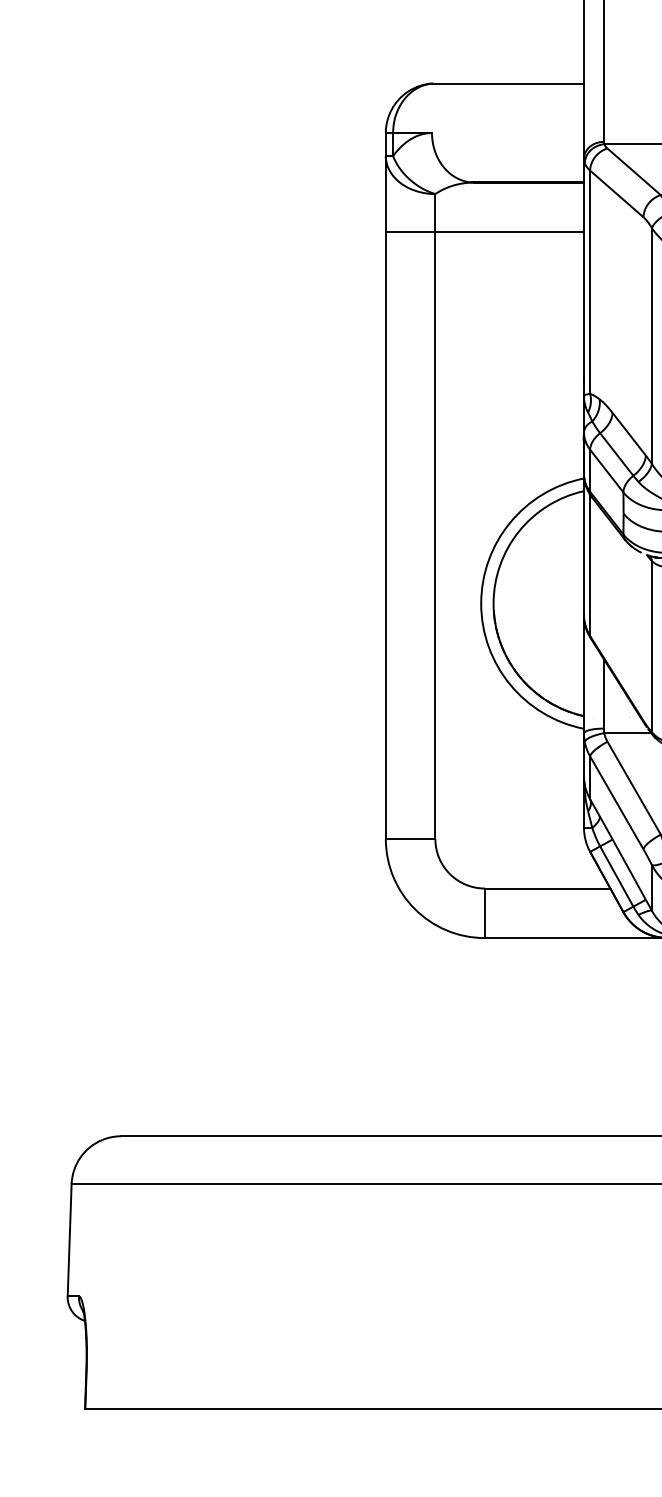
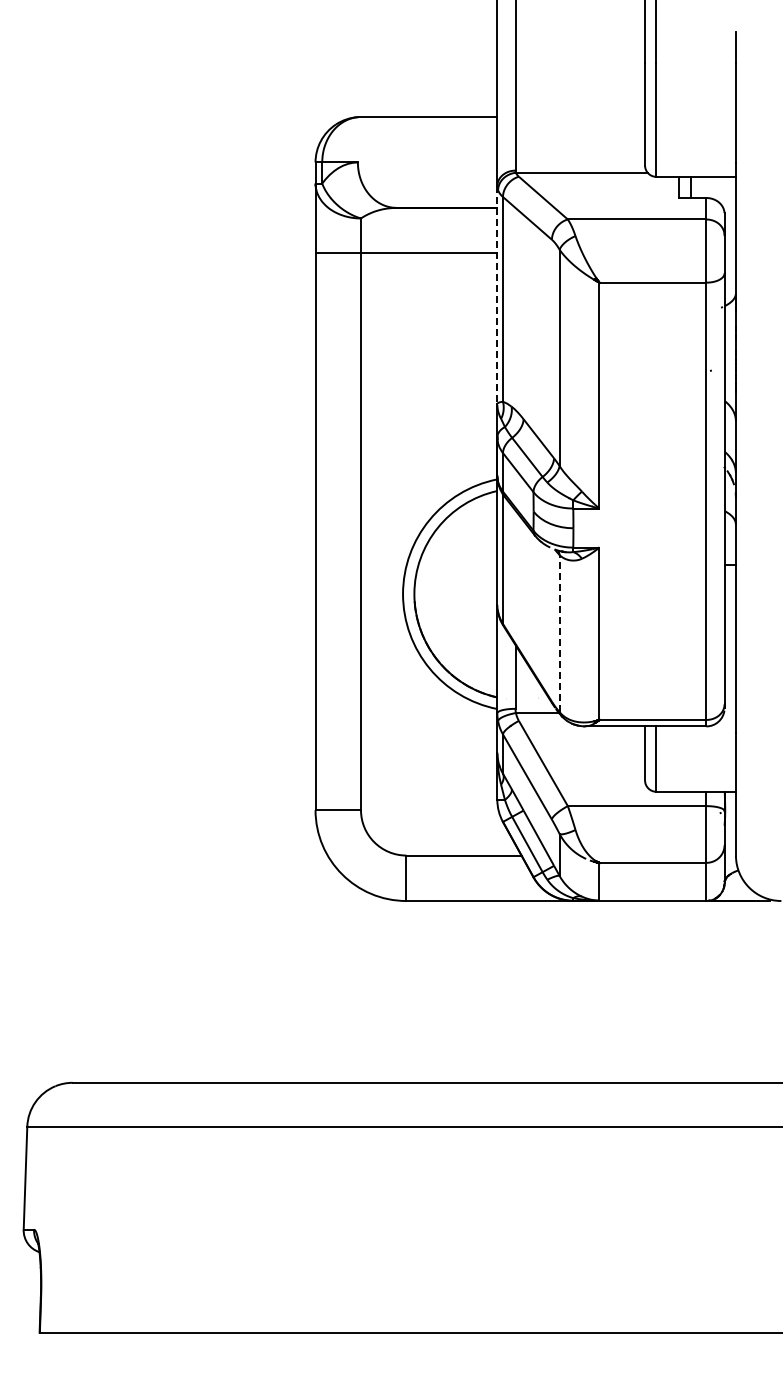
line: (584, 278) -> (497, 295), solid -> dashed
line: (651, 646) -> (559, 633), solid -> dashed

